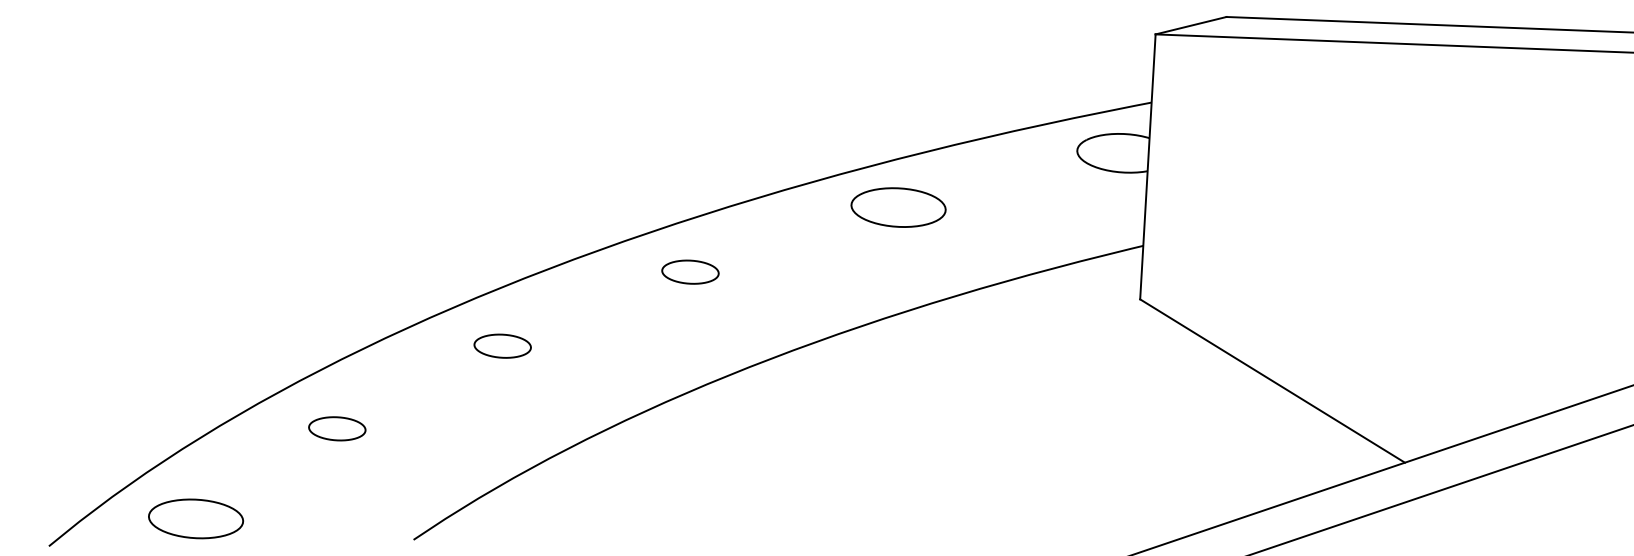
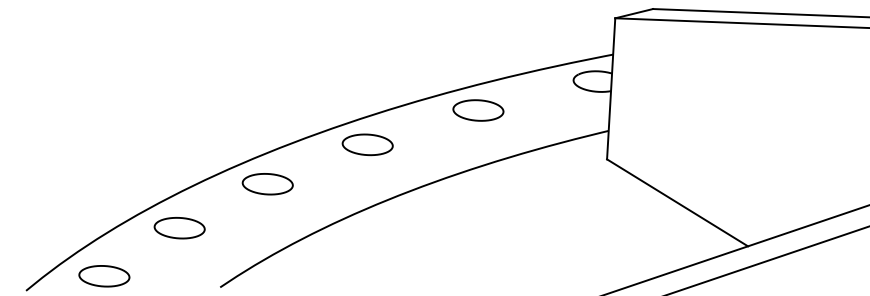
part: (690, 271) -> (367, 144), size x1.67
part: (502, 346) -> (267, 184), size x1.67
part: (337, 429) -> (179, 228), size x1.67

